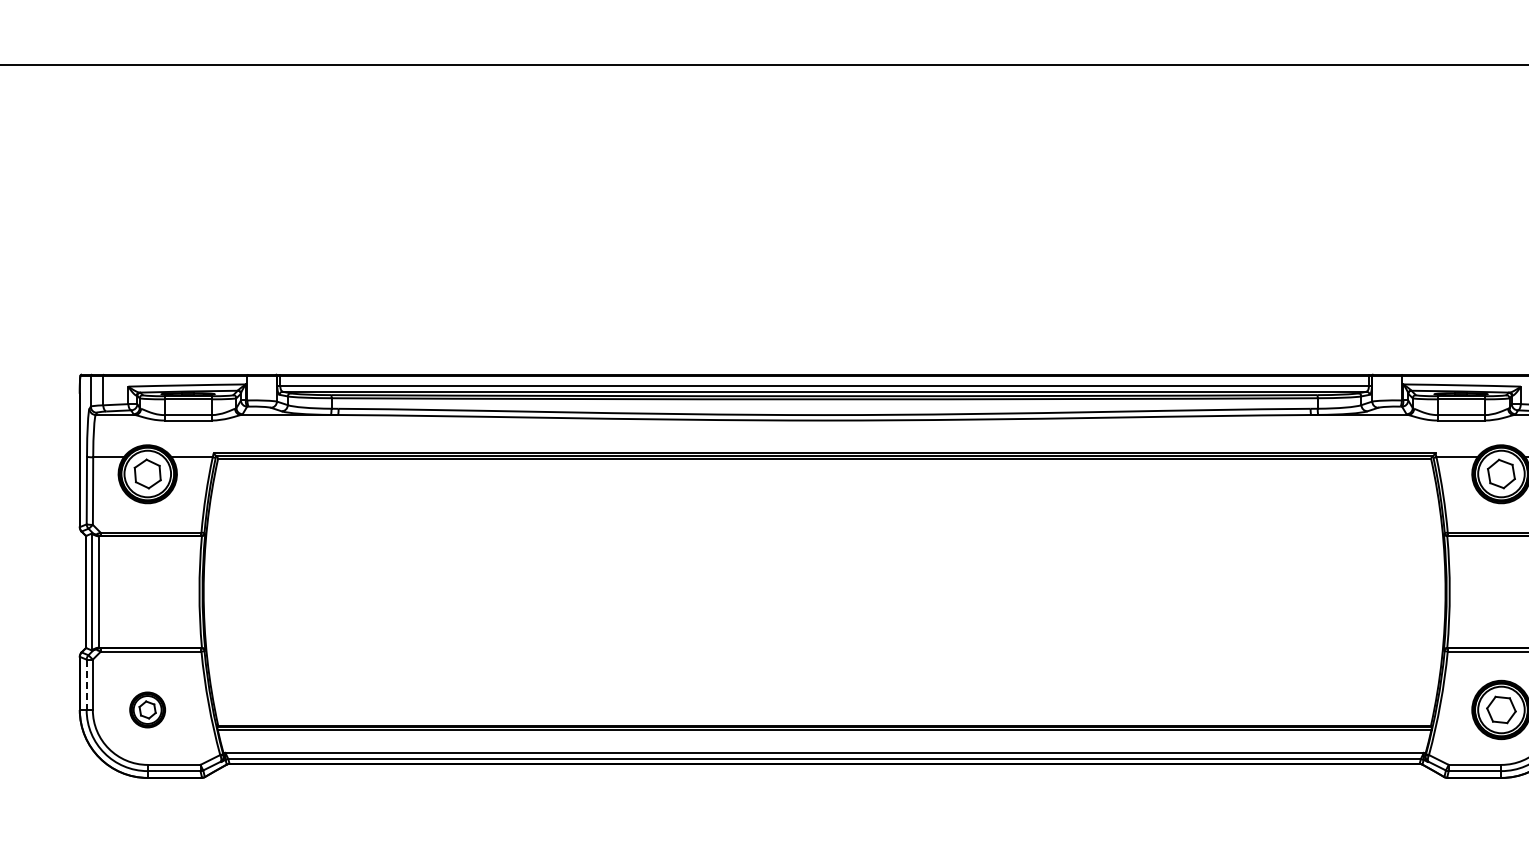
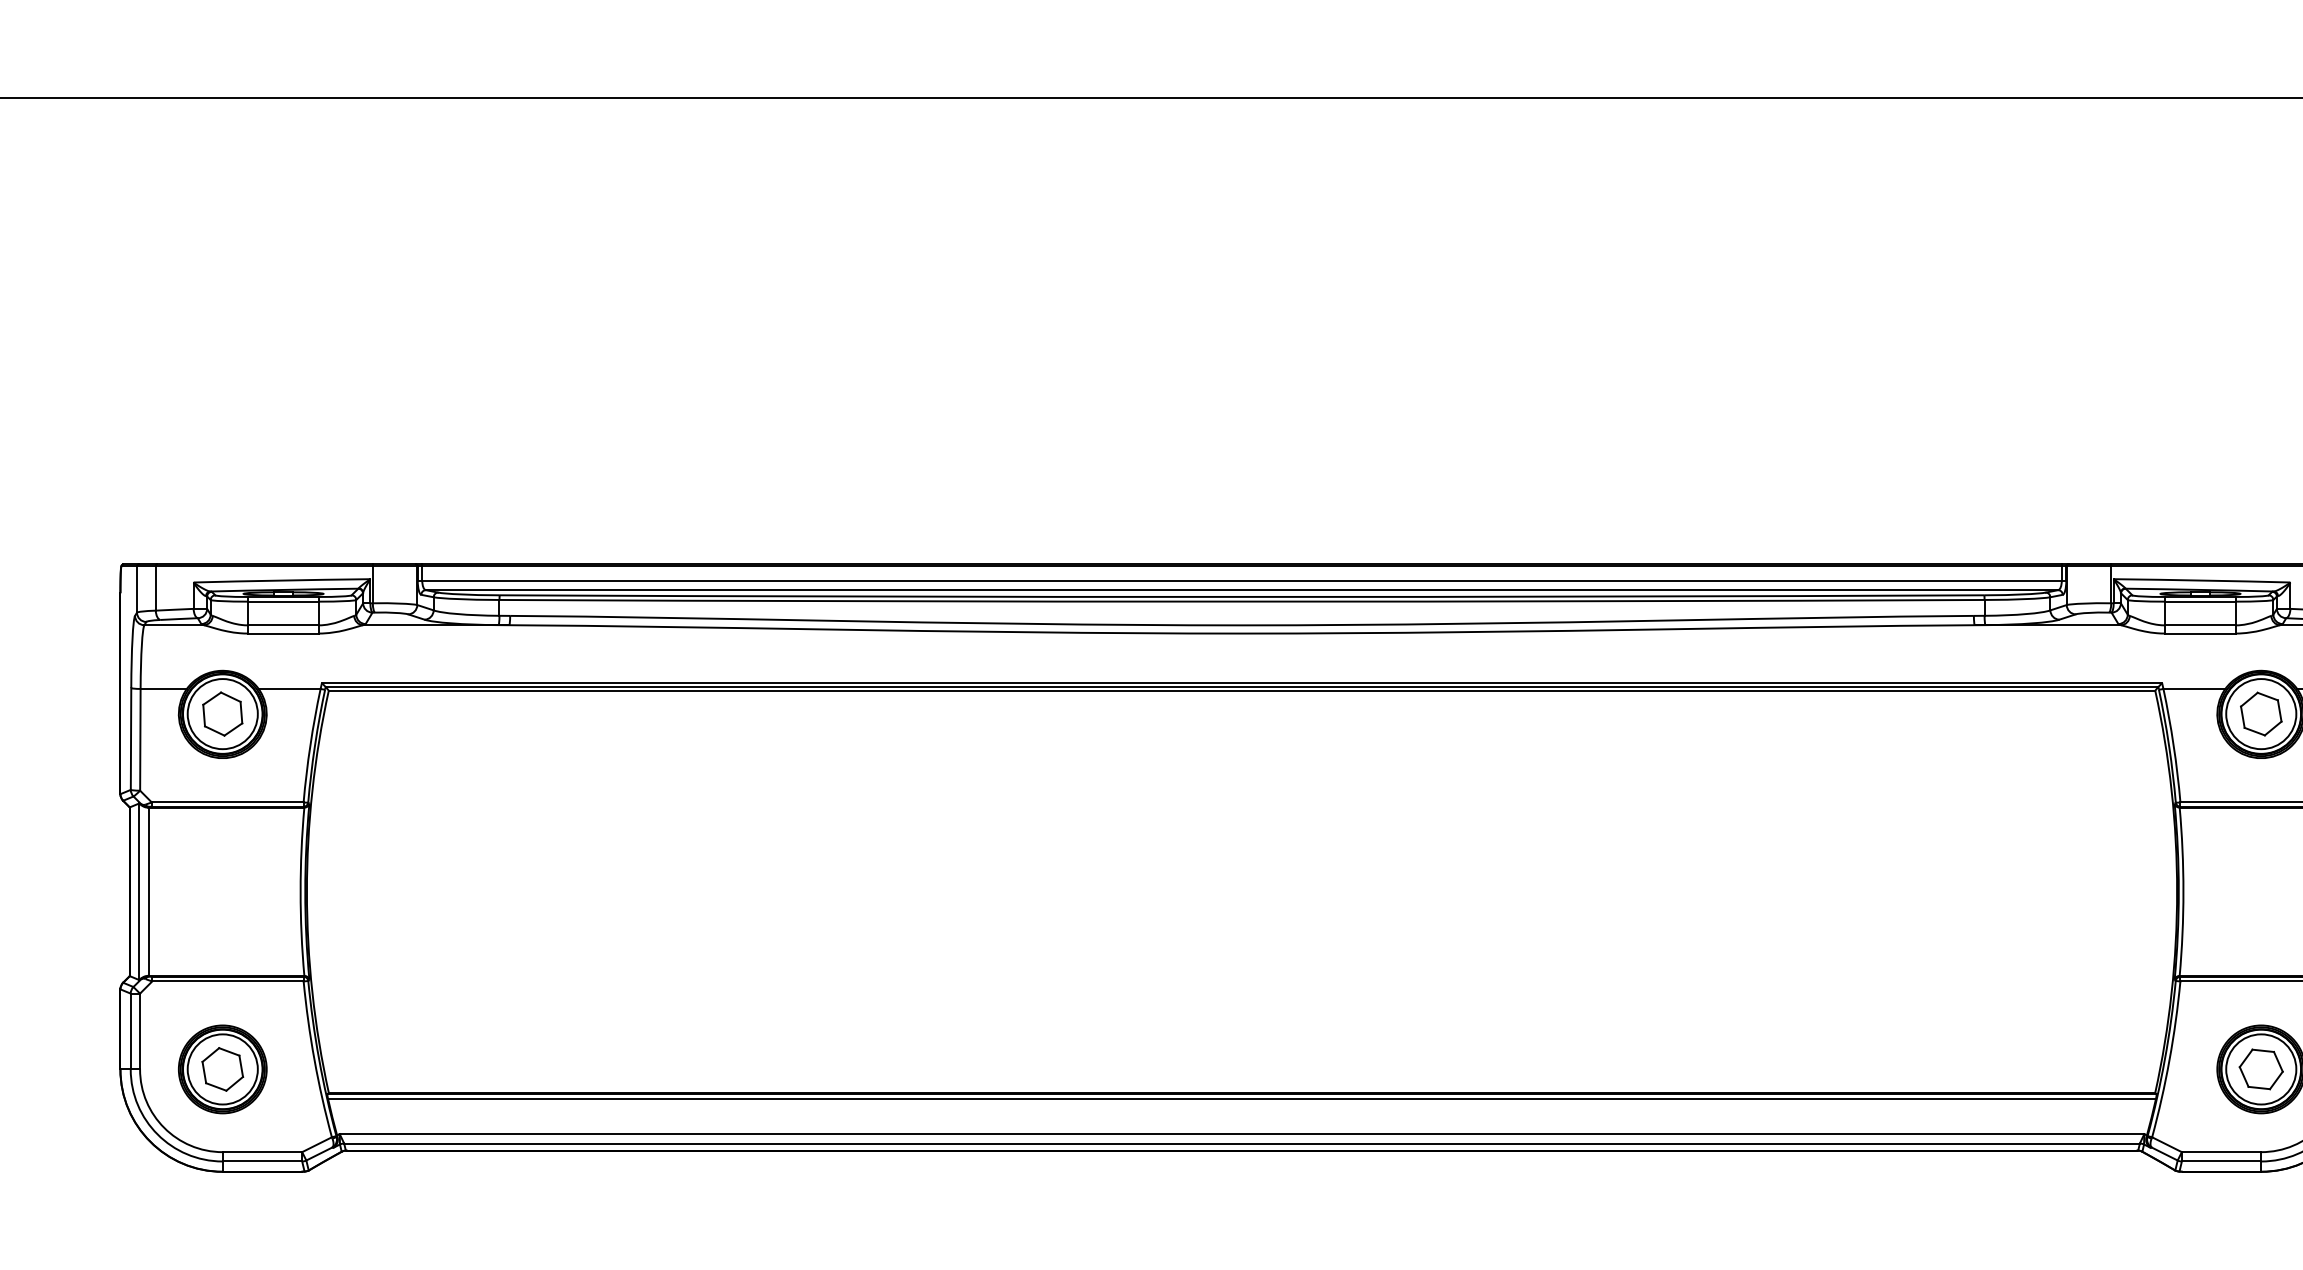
line: (86, 685) -> (130, 1032), dashed -> solid
part: (147, 709) -> (222, 1068), size x1.67

